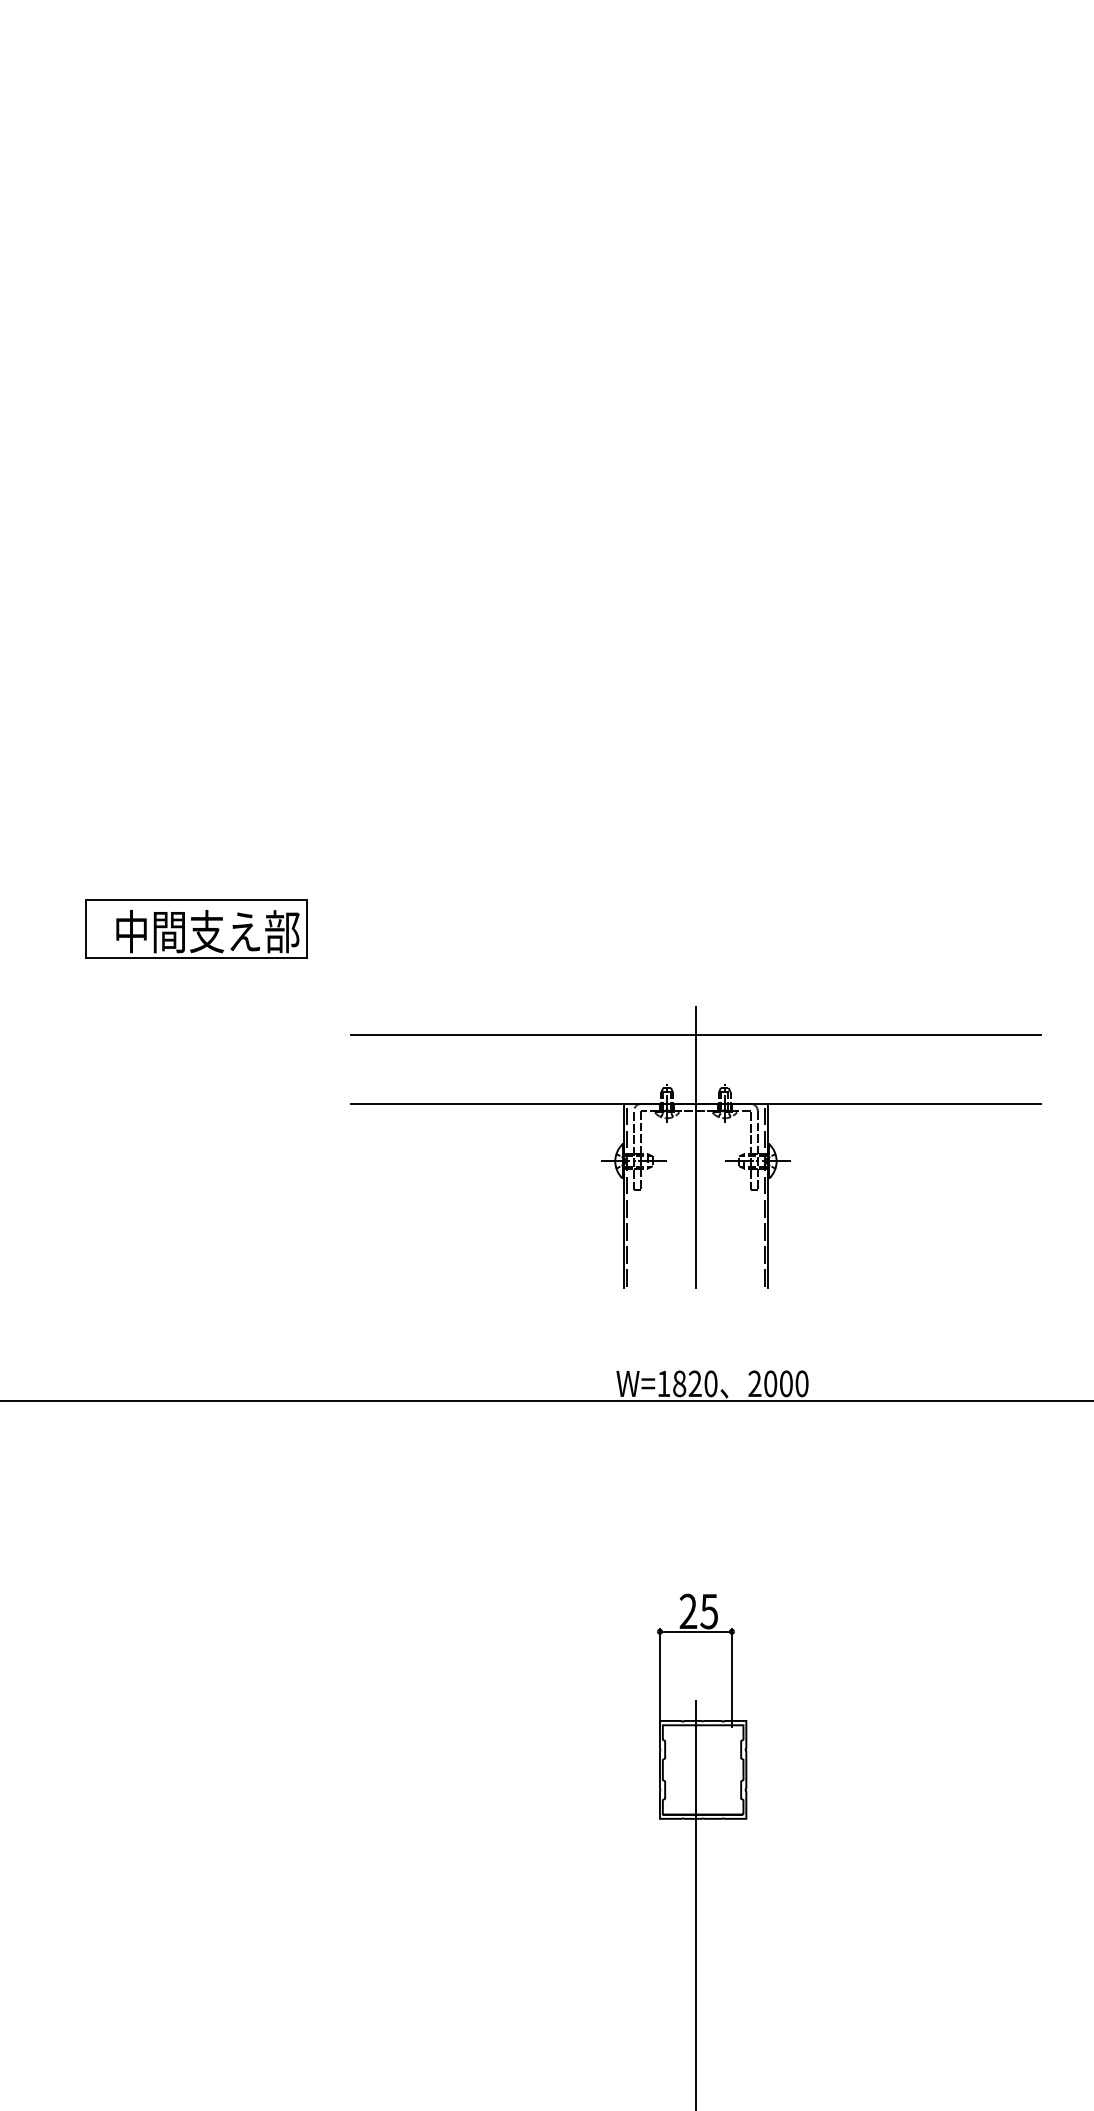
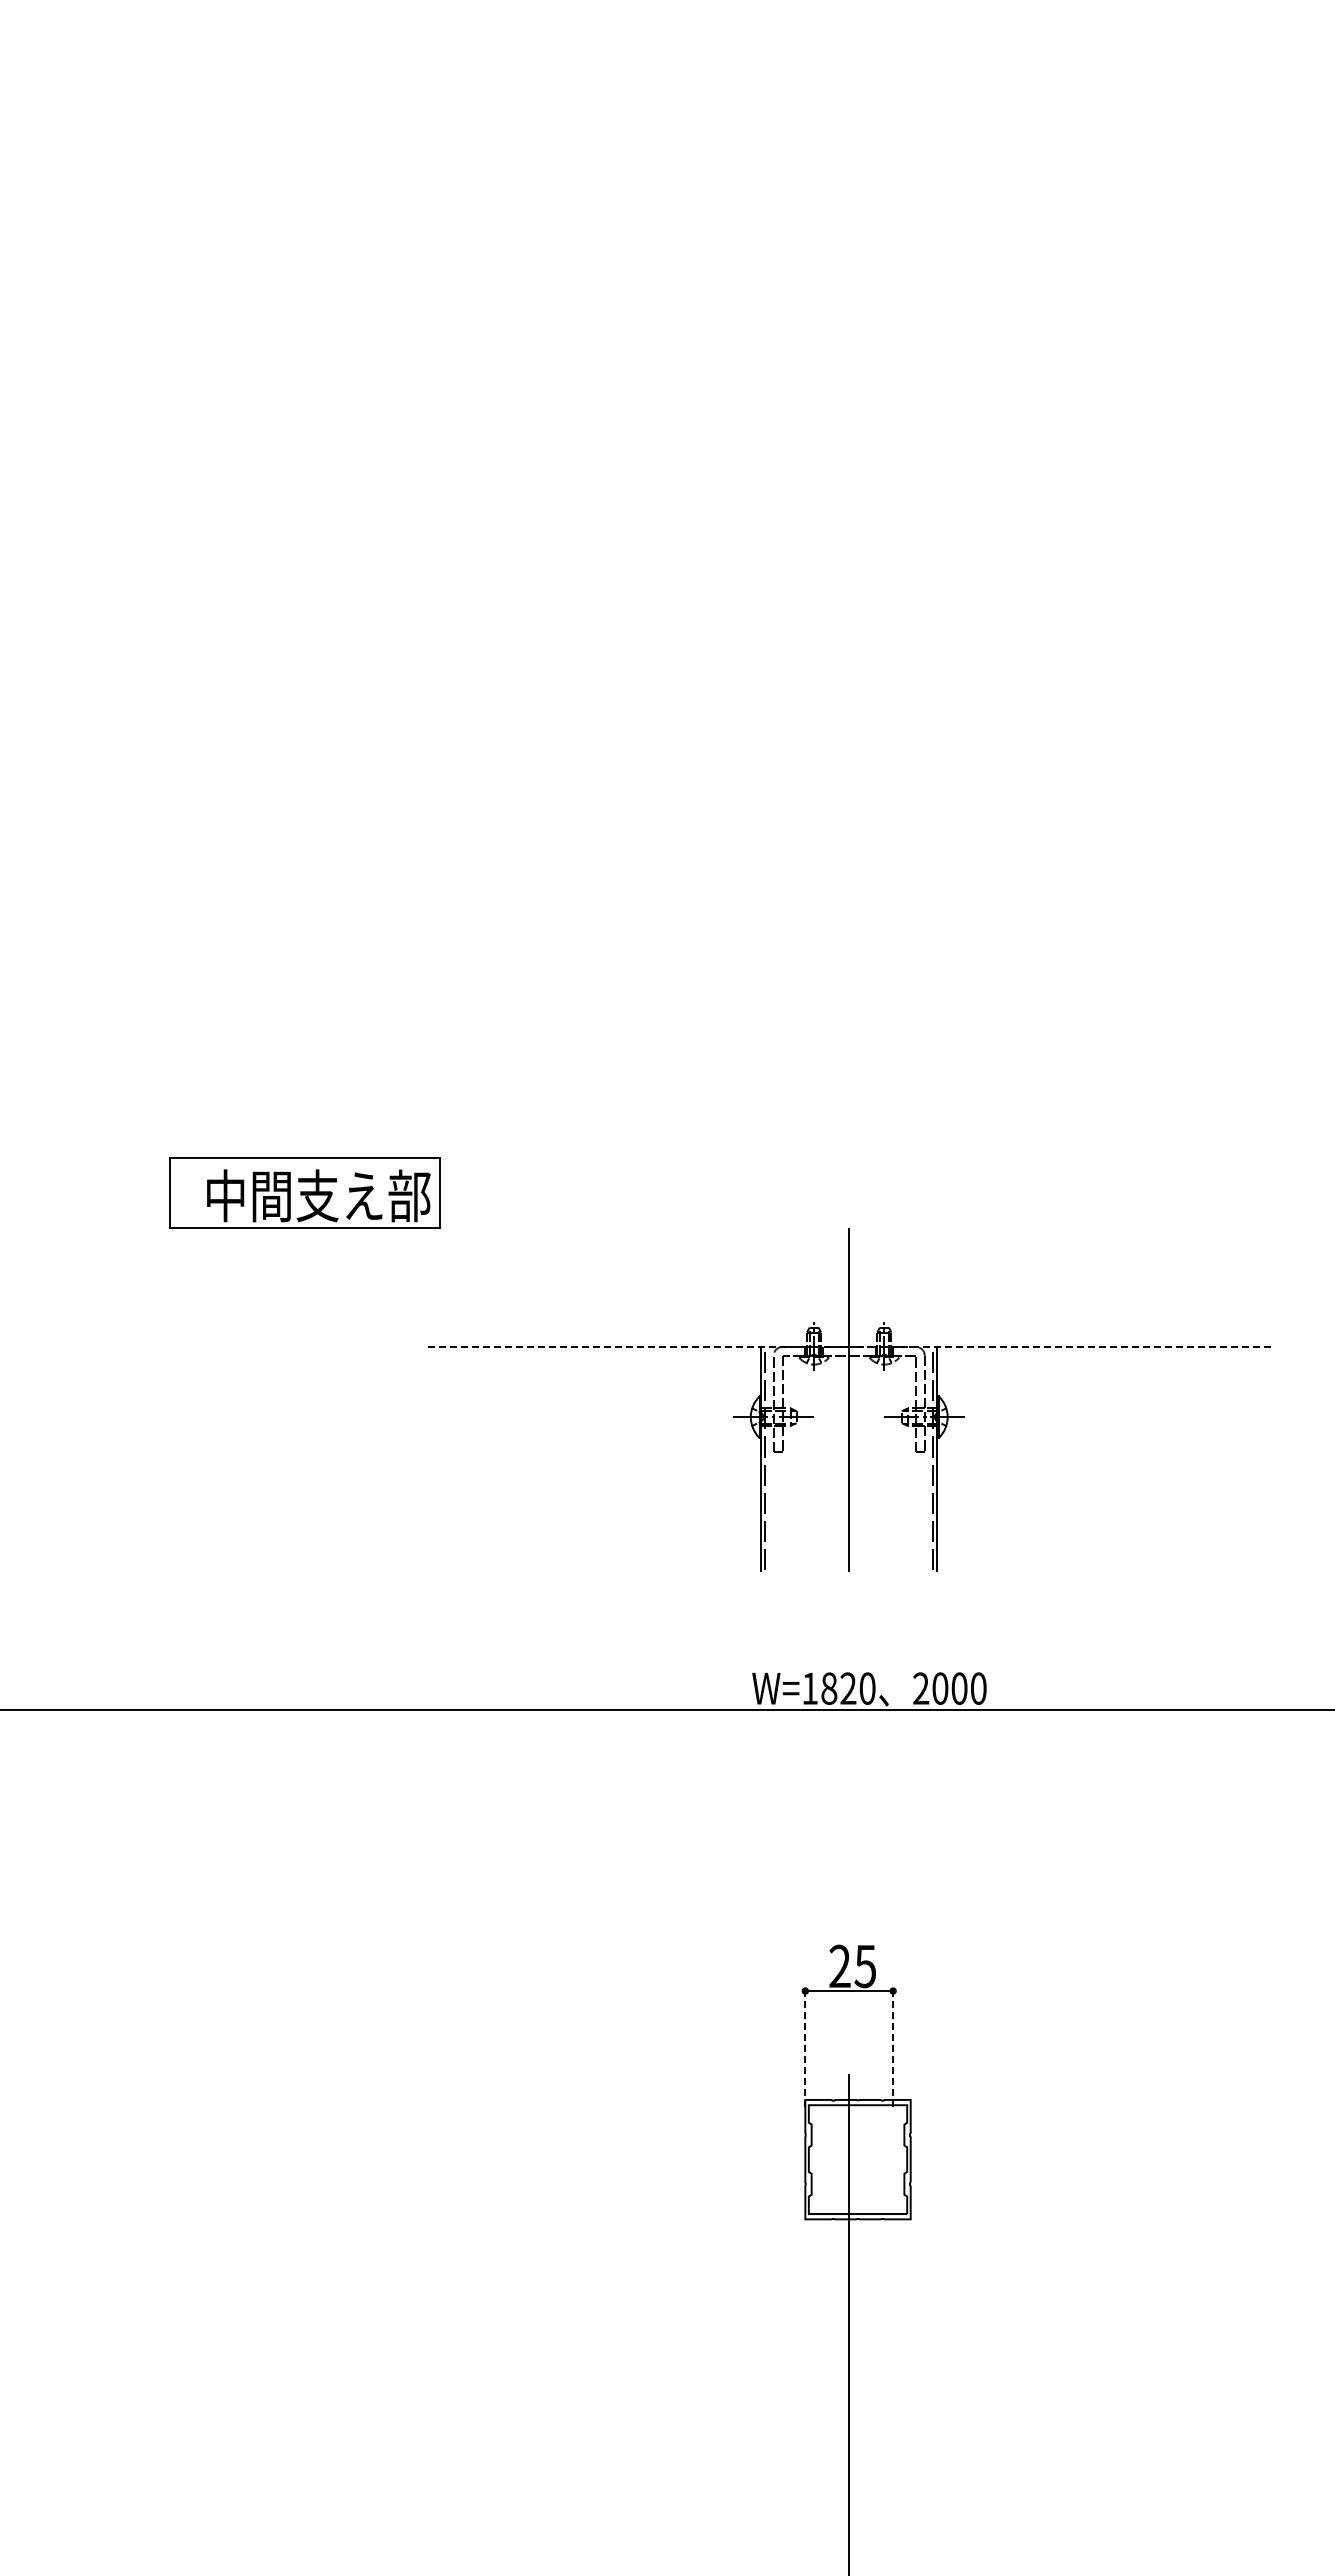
part: (196, 928) -> (304, 1192), moved
line: (695, 1034) -> (848, 1262), removed
line: (696, 1103) -> (849, 1346), solid -> dashed
line: (660, 1677) -> (805, 2047), solid -> dashed
line: (732, 1677) -> (893, 2047), solid -> dashed

